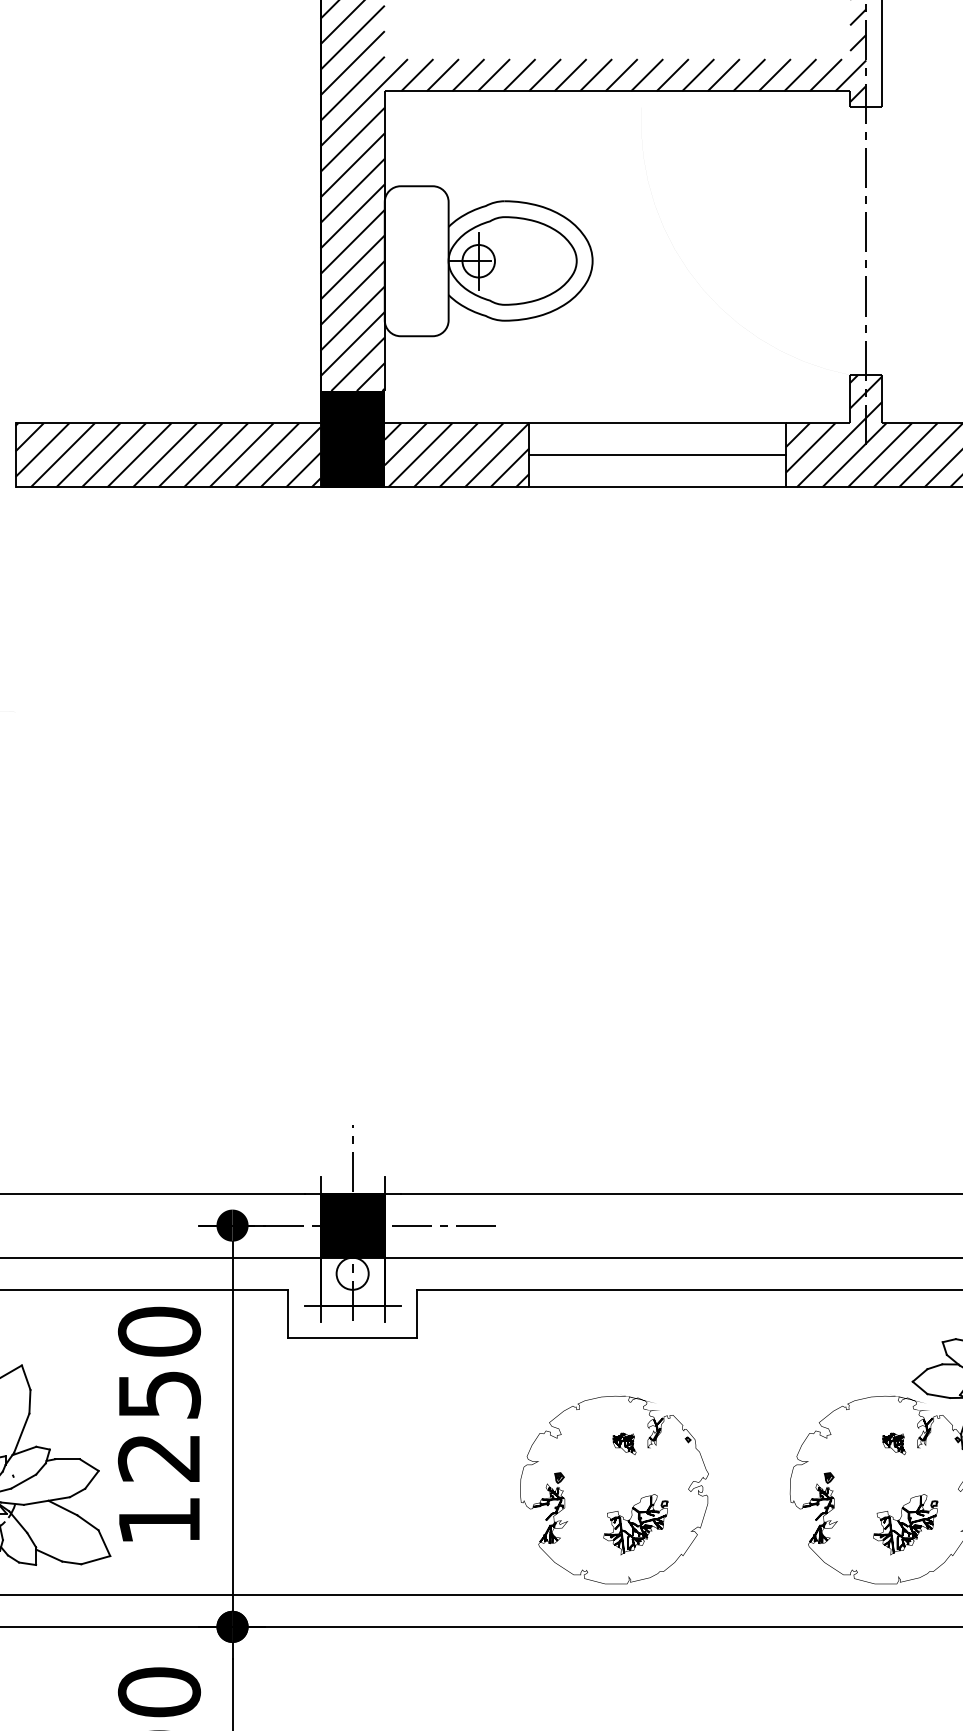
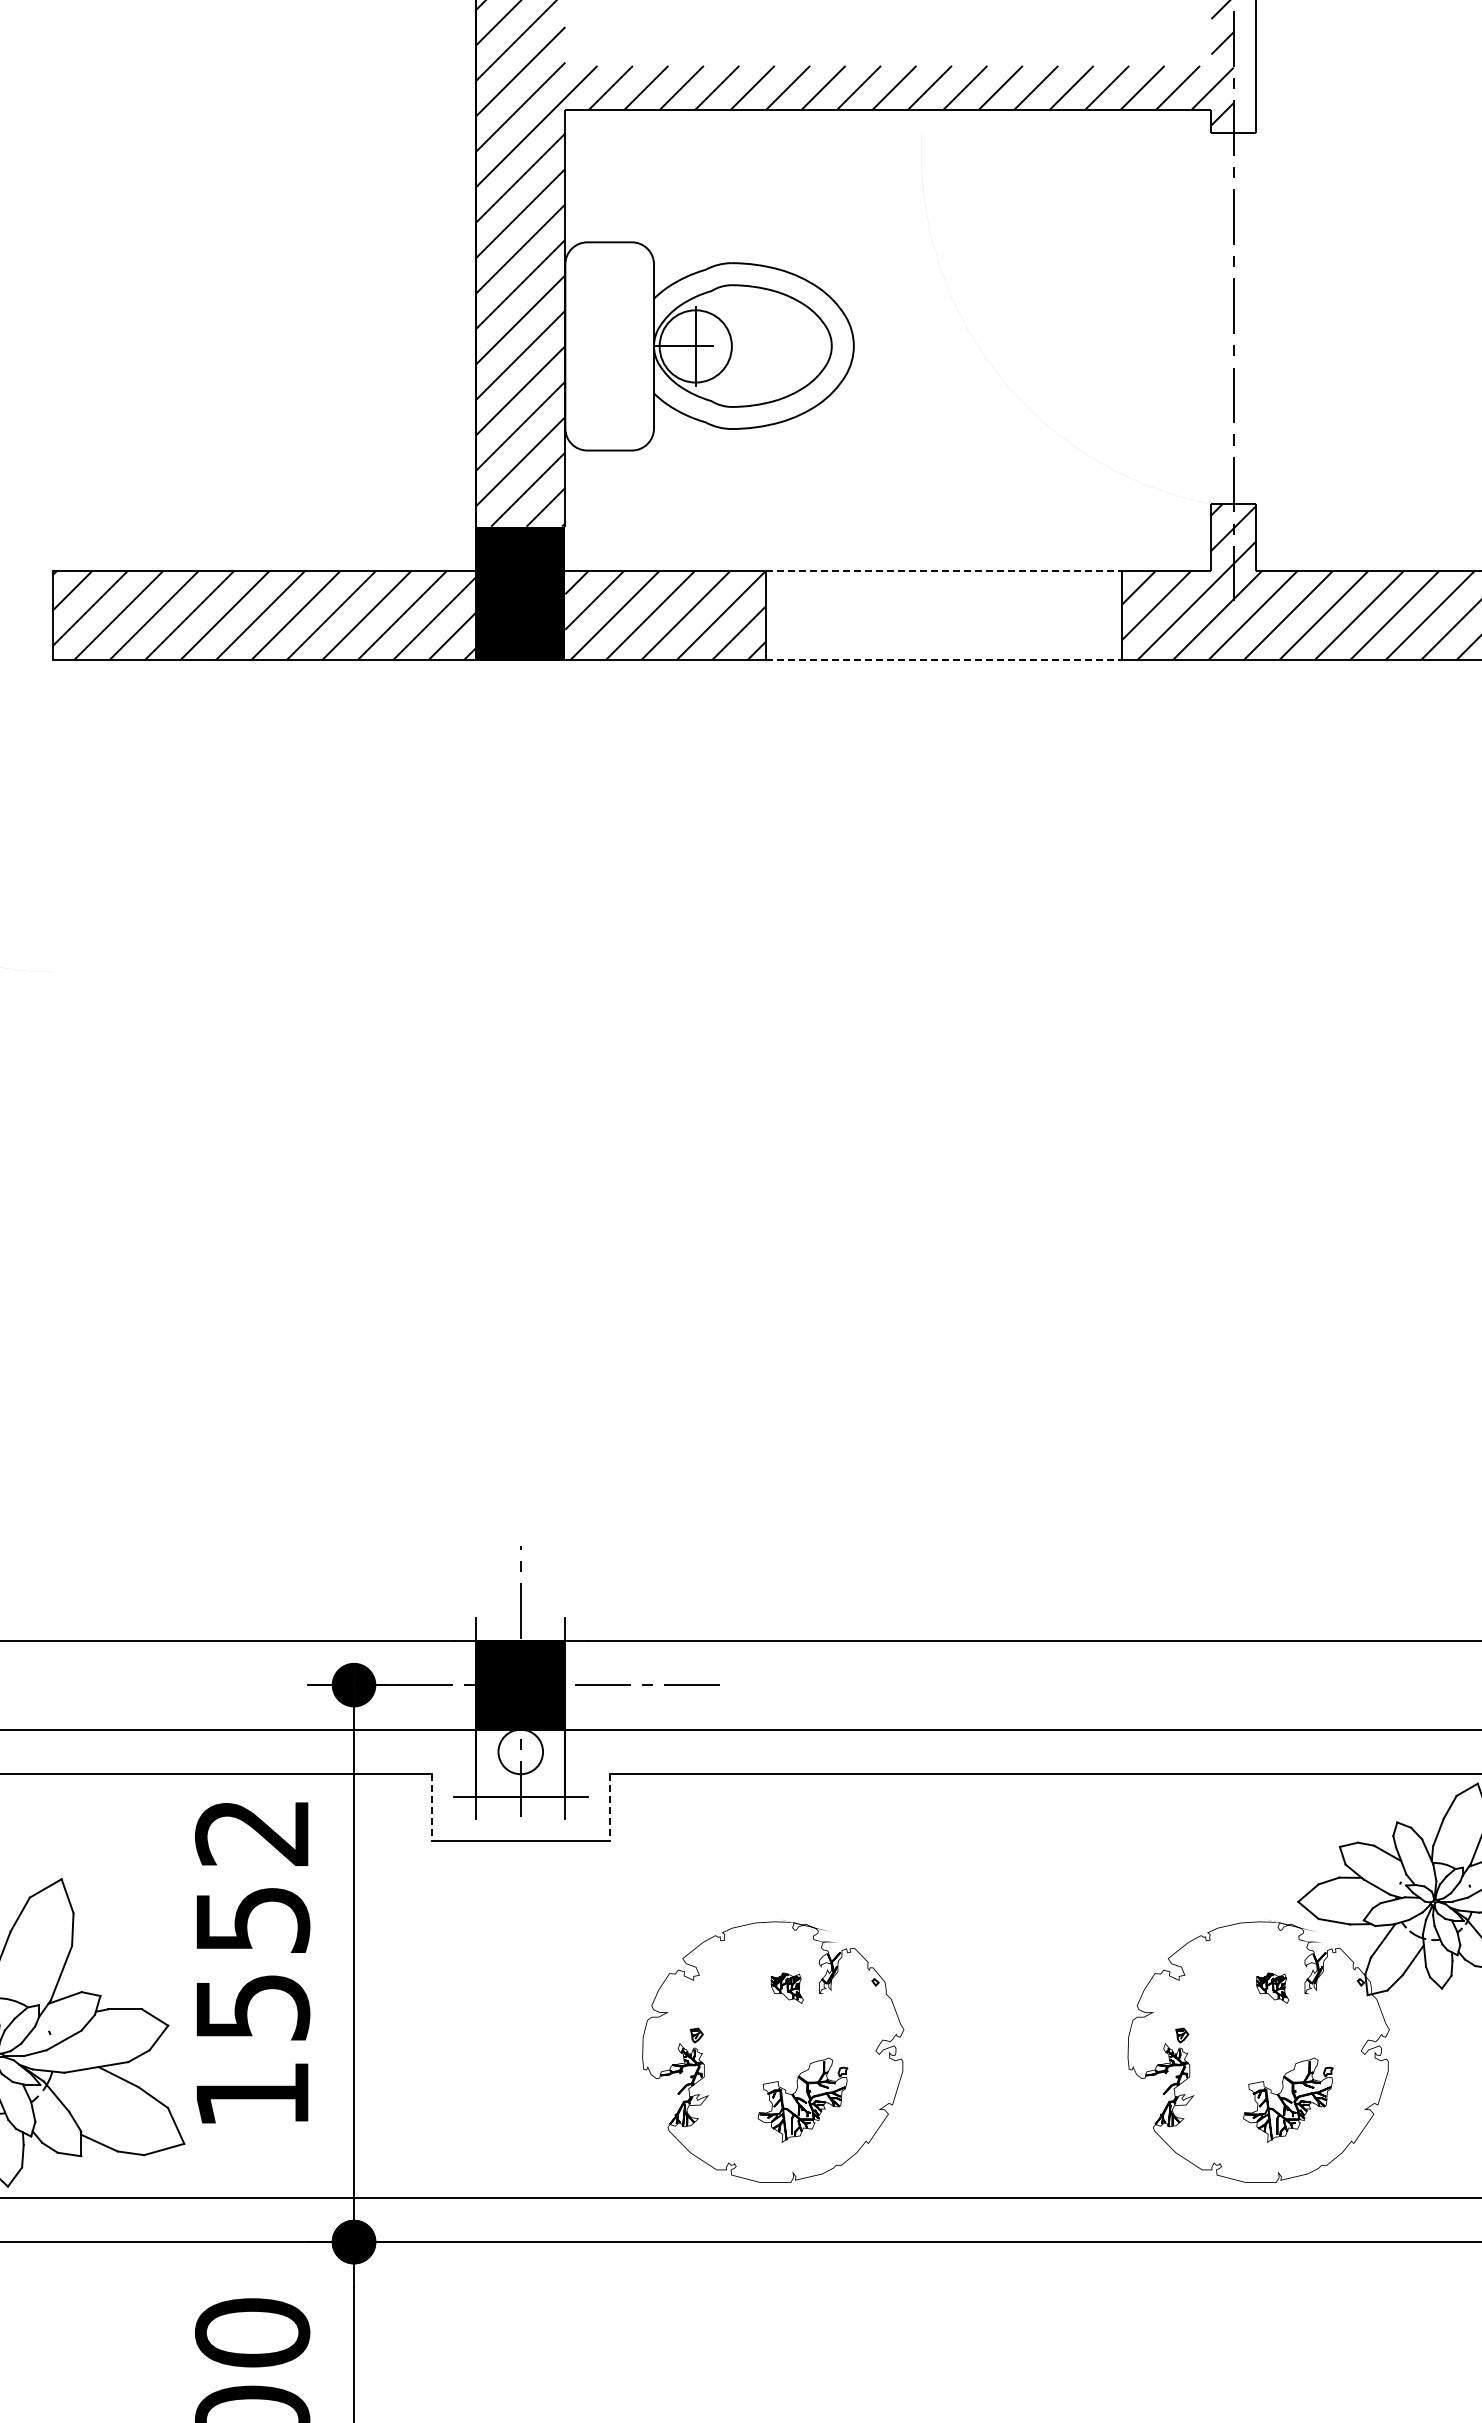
circle: (478, 261) -> (695, 346), size x1.6
line: (657, 423) -> (944, 571), solid -> dashed
line: (657, 455) -> (943, 615), removed
line: (657, 487) -> (944, 660), solid -> dashed
line: (288, 1314) -> (431, 1808), solid -> dashed
line: (416, 1314) -> (609, 1808), solid -> dashed
text: (159, 1393) -> (252, 1918), 1250 -> 1552
part: (614, 1489) -> (773, 2051), moved

